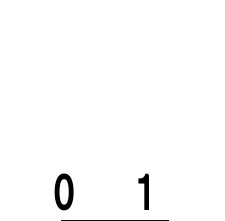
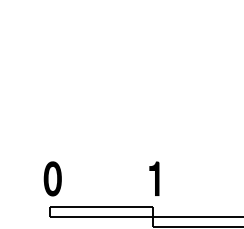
part: (143, 191) -> (154, 178), moved

